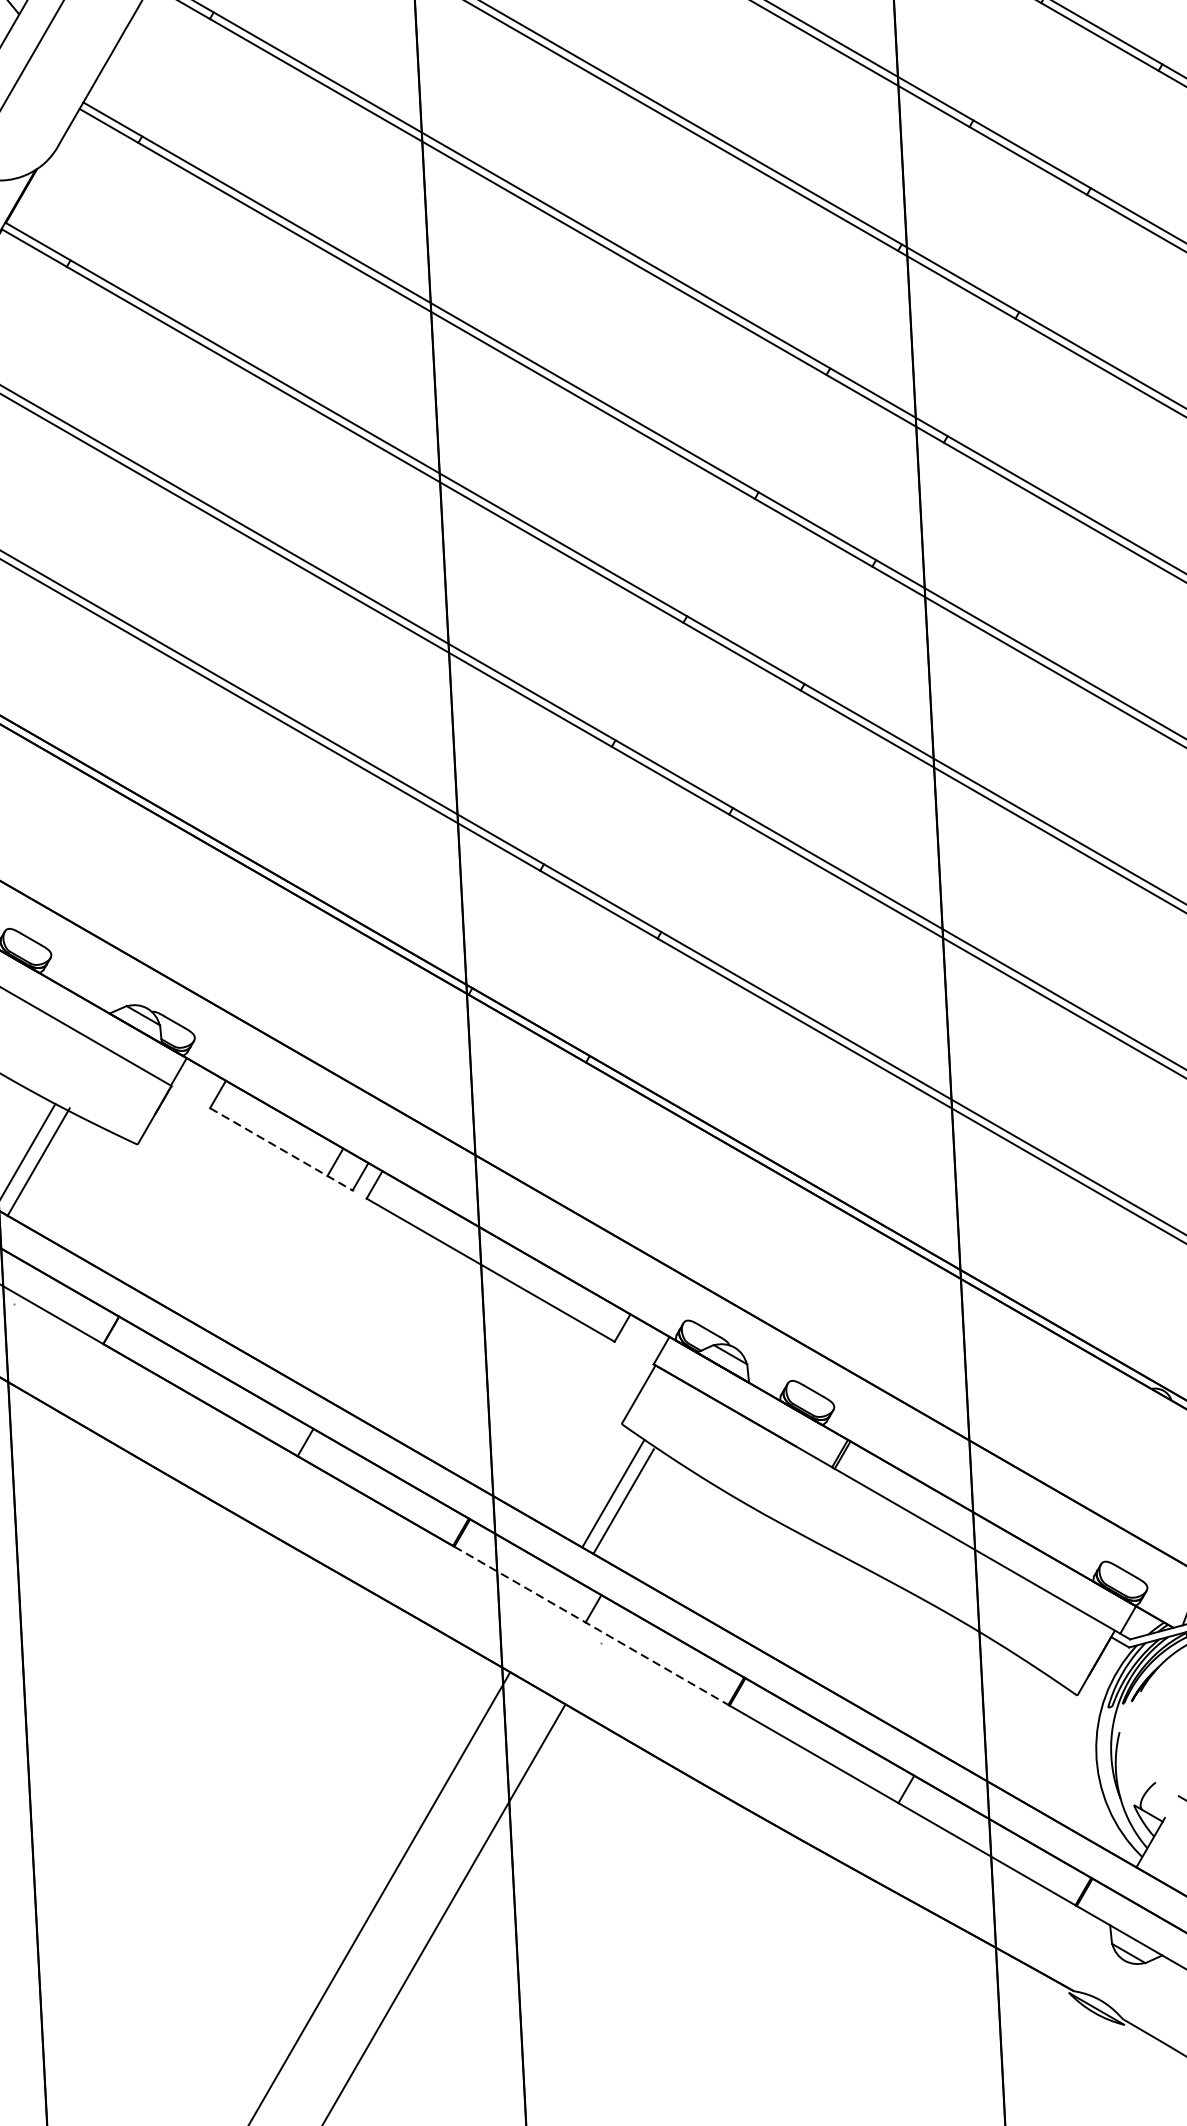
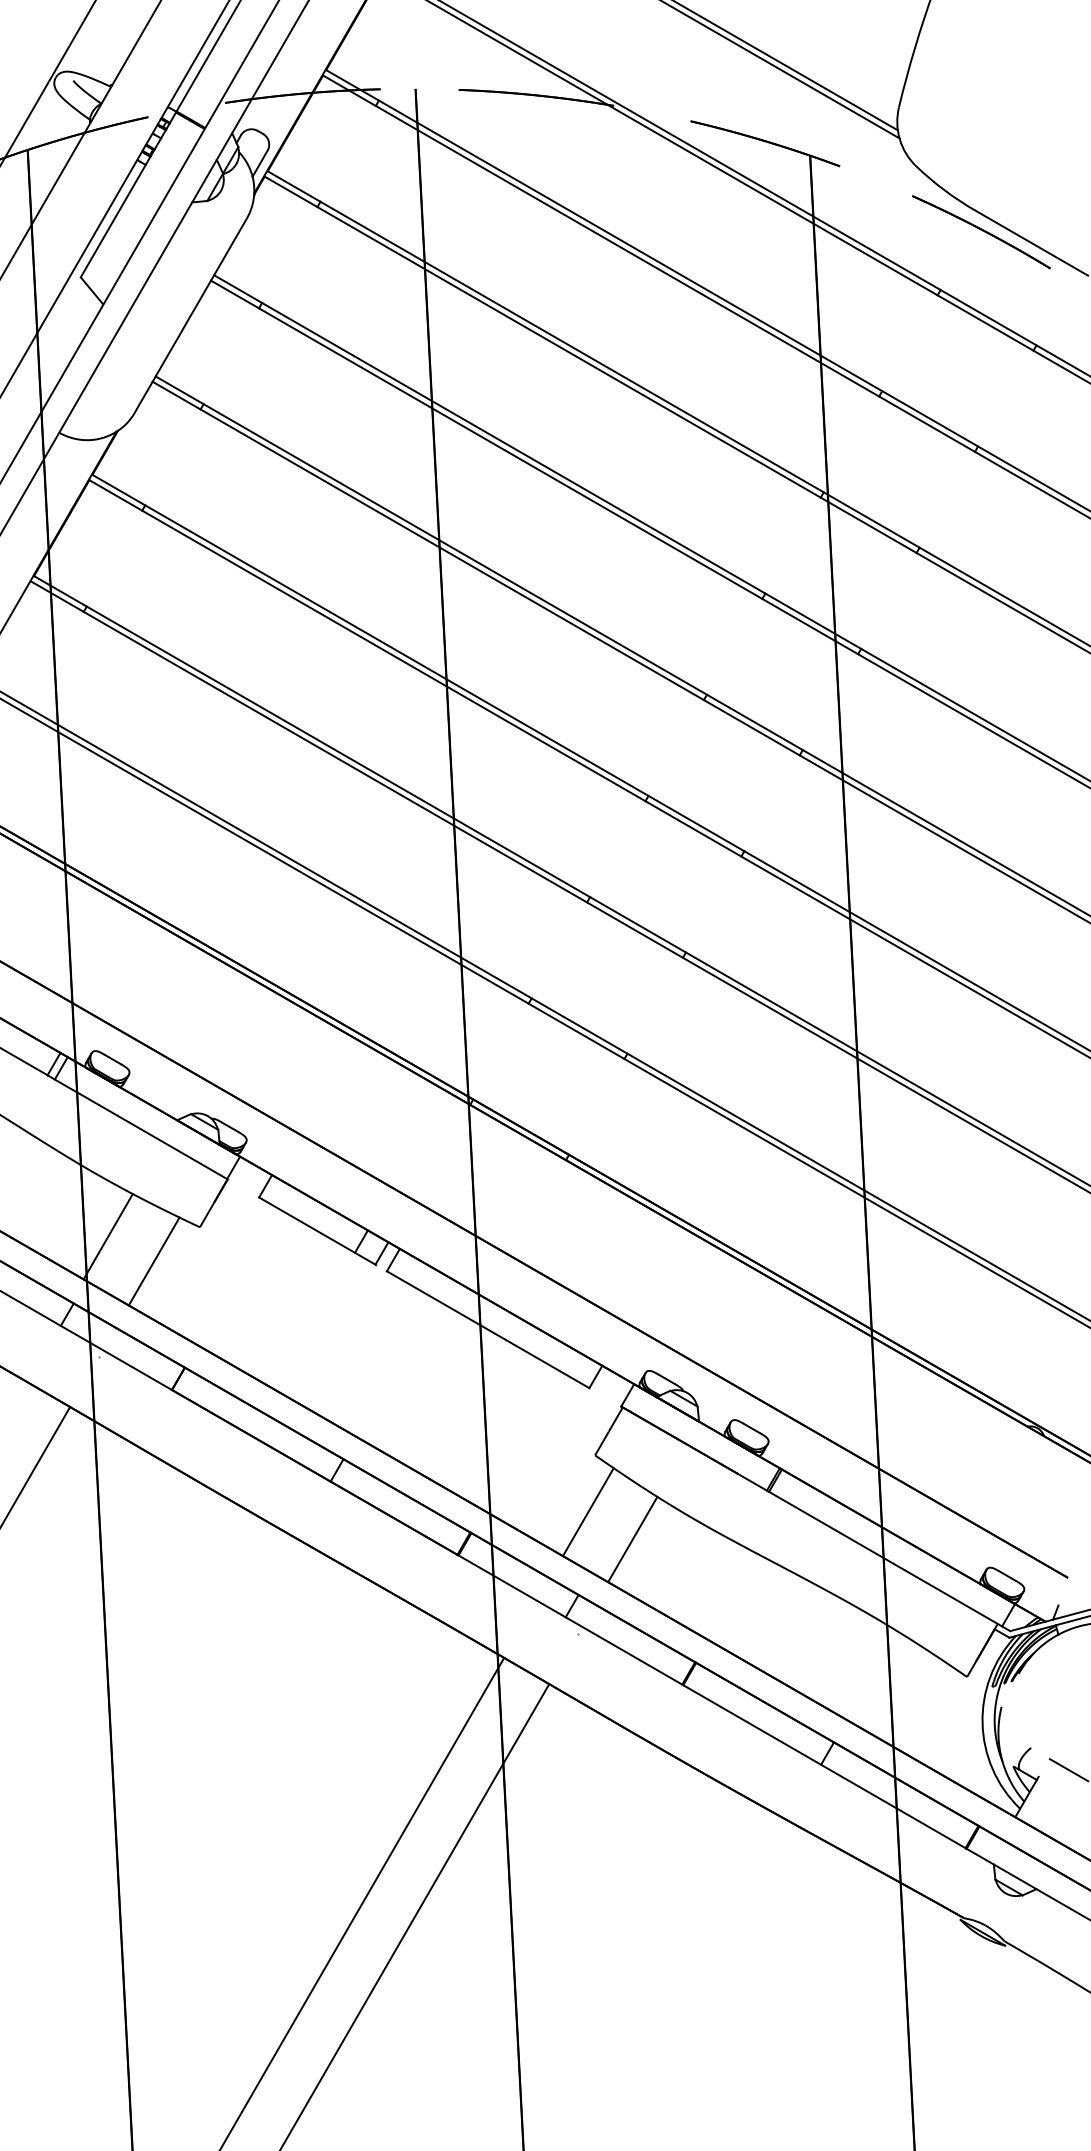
line: (281, 1149) -> (317, 1231), dashed -> solid
line: (37, 1162) -> (153, 1261), moved
line: (623, 1501) -> (632, 1539), moved
line: (591, 1626) -> (570, 1620), dashed -> solid

